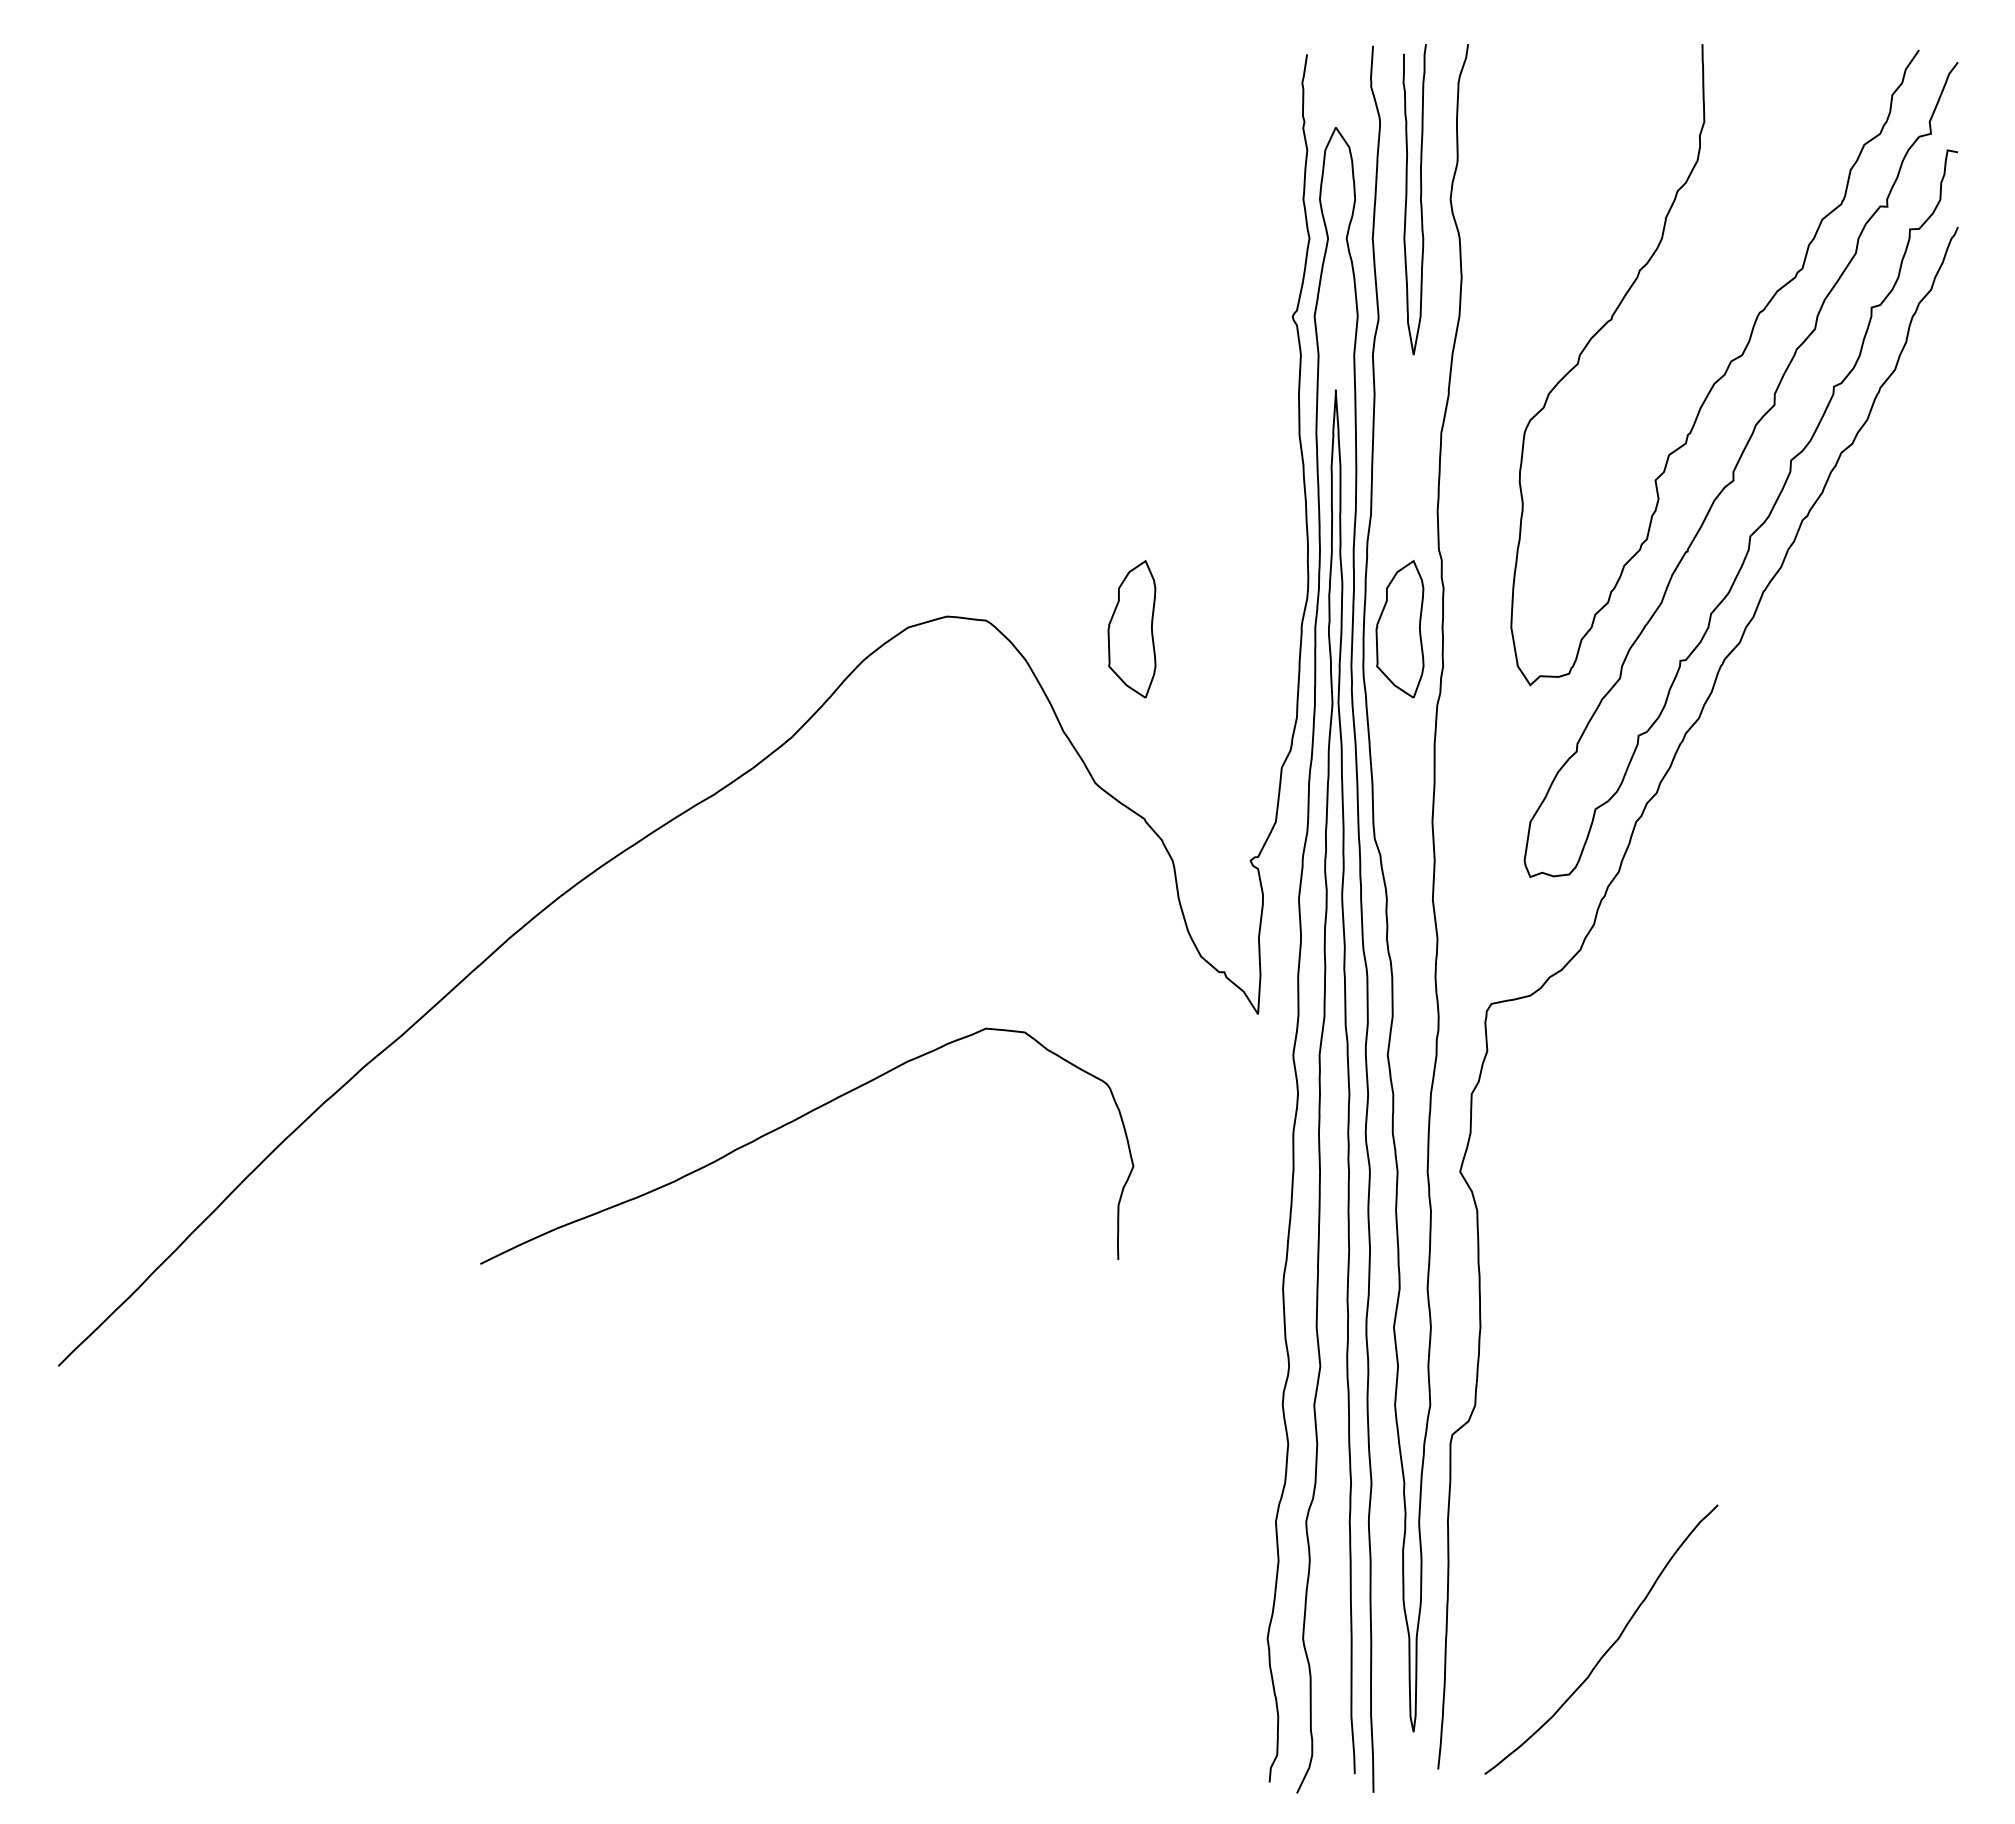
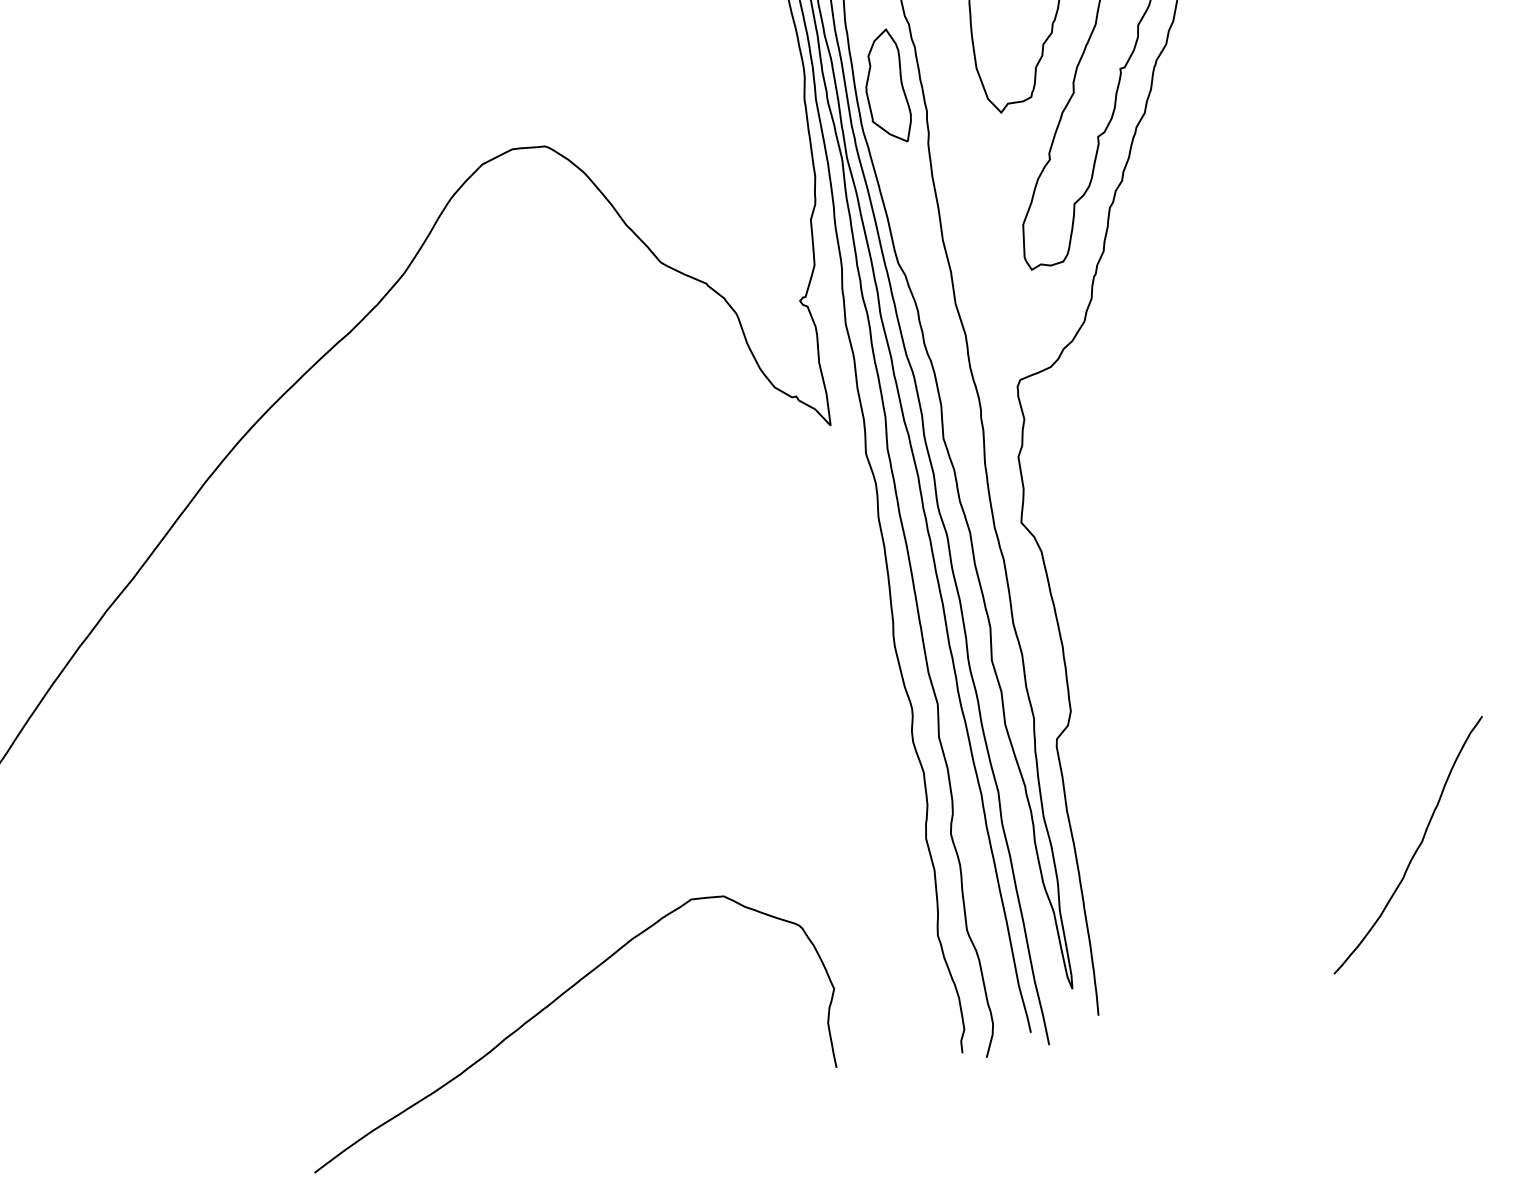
part: (1131, 629) -> (665, 130), removed
curve: (794, 1121) -> (549, 1006), moved
curve: (1609, 1647) -> (1416, 850), moved

